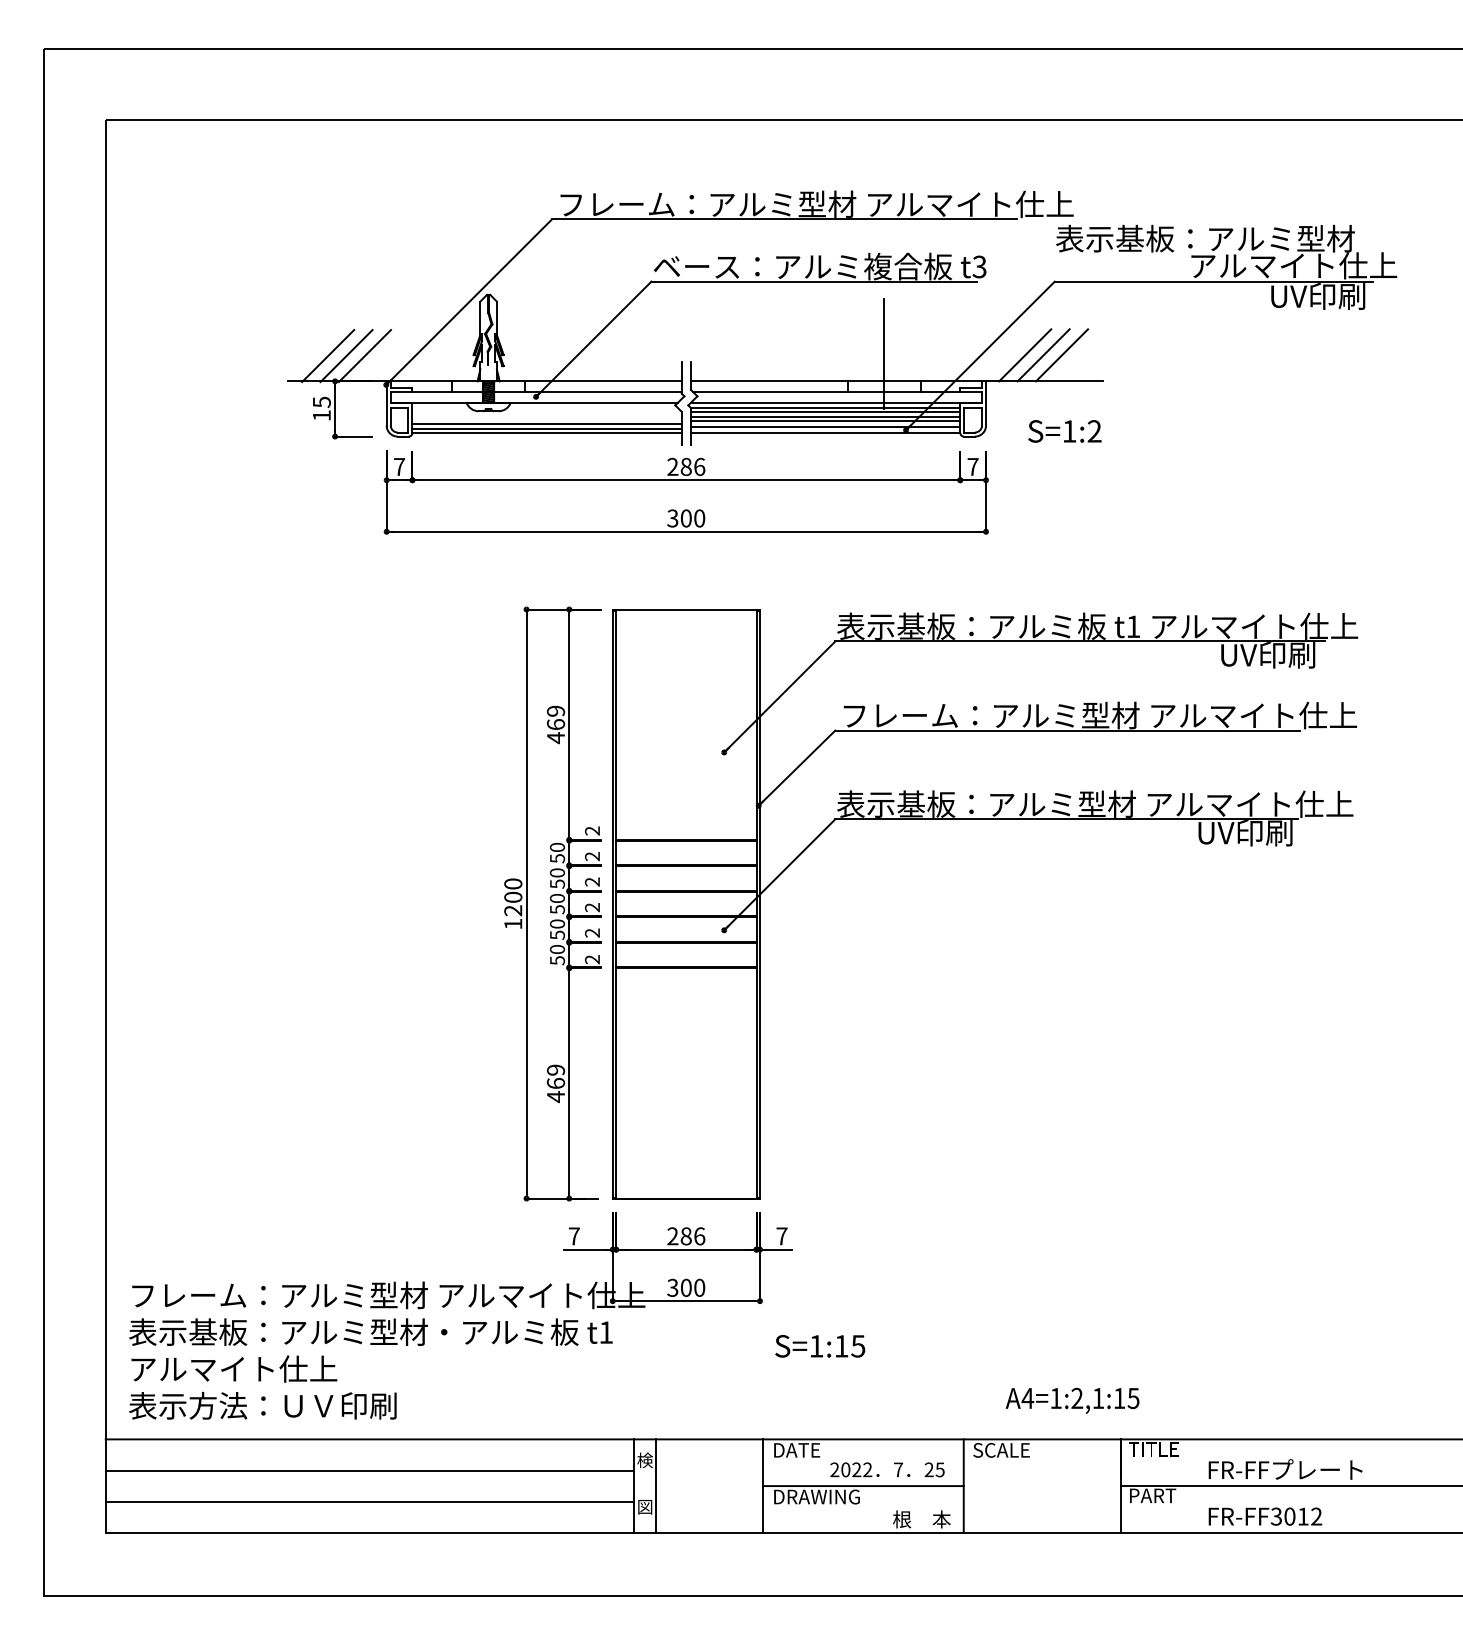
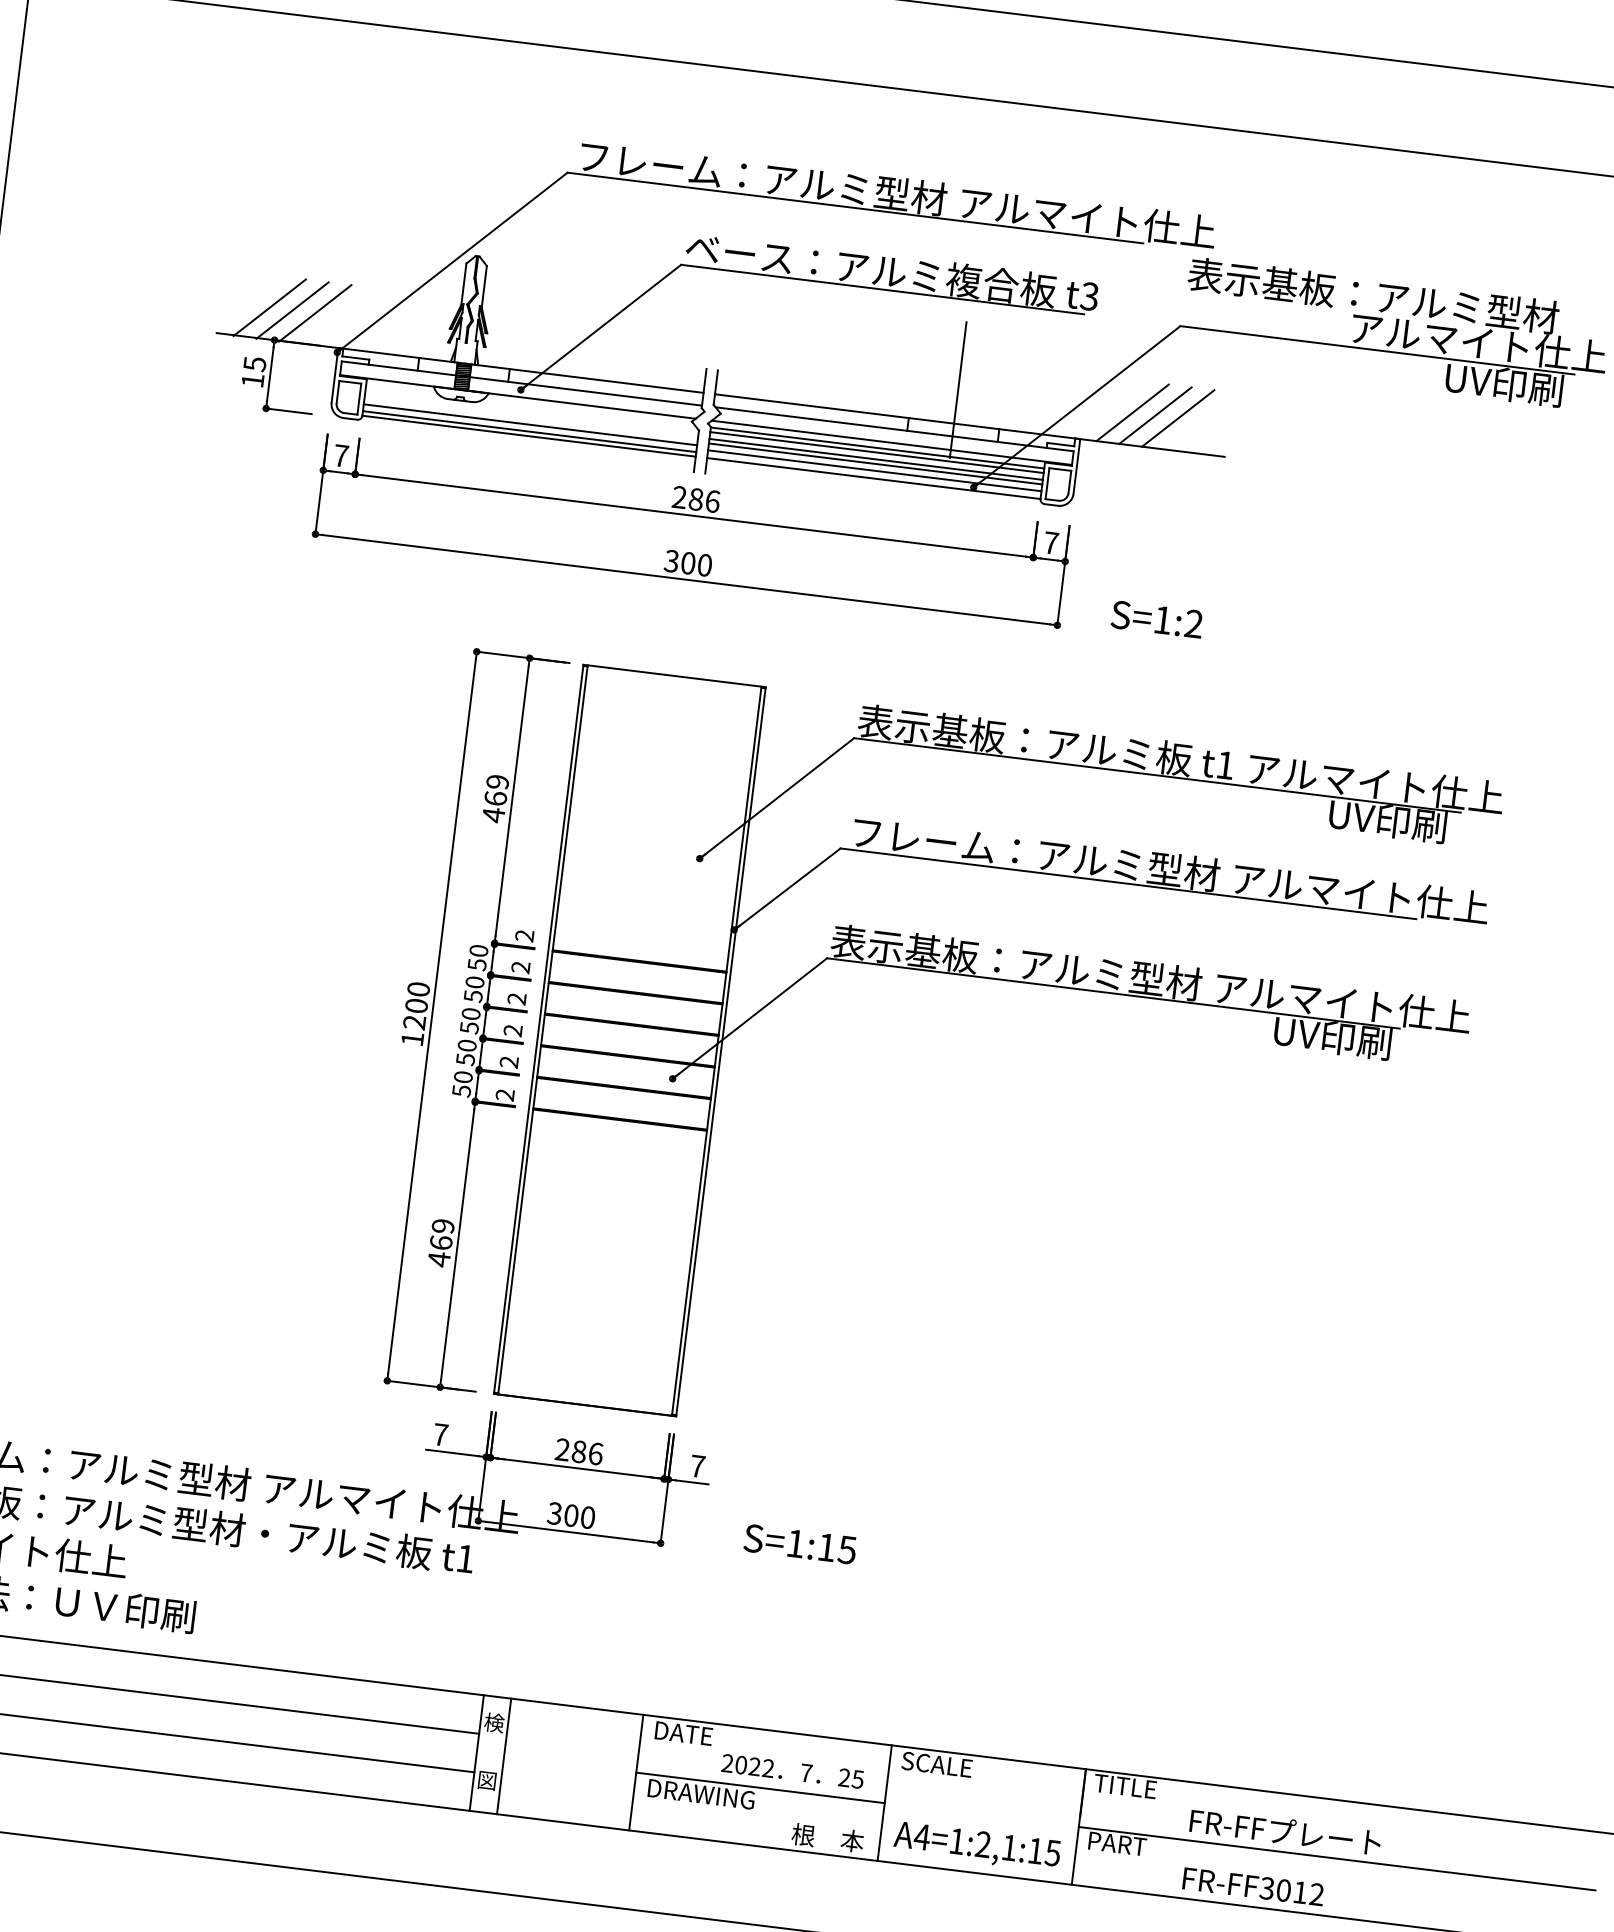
text: (1064, 431) -> (1156, 619), moved
text: (820, 1346) -> (800, 1544), moved
text: (1072, 1400) -> (977, 1846), moved

